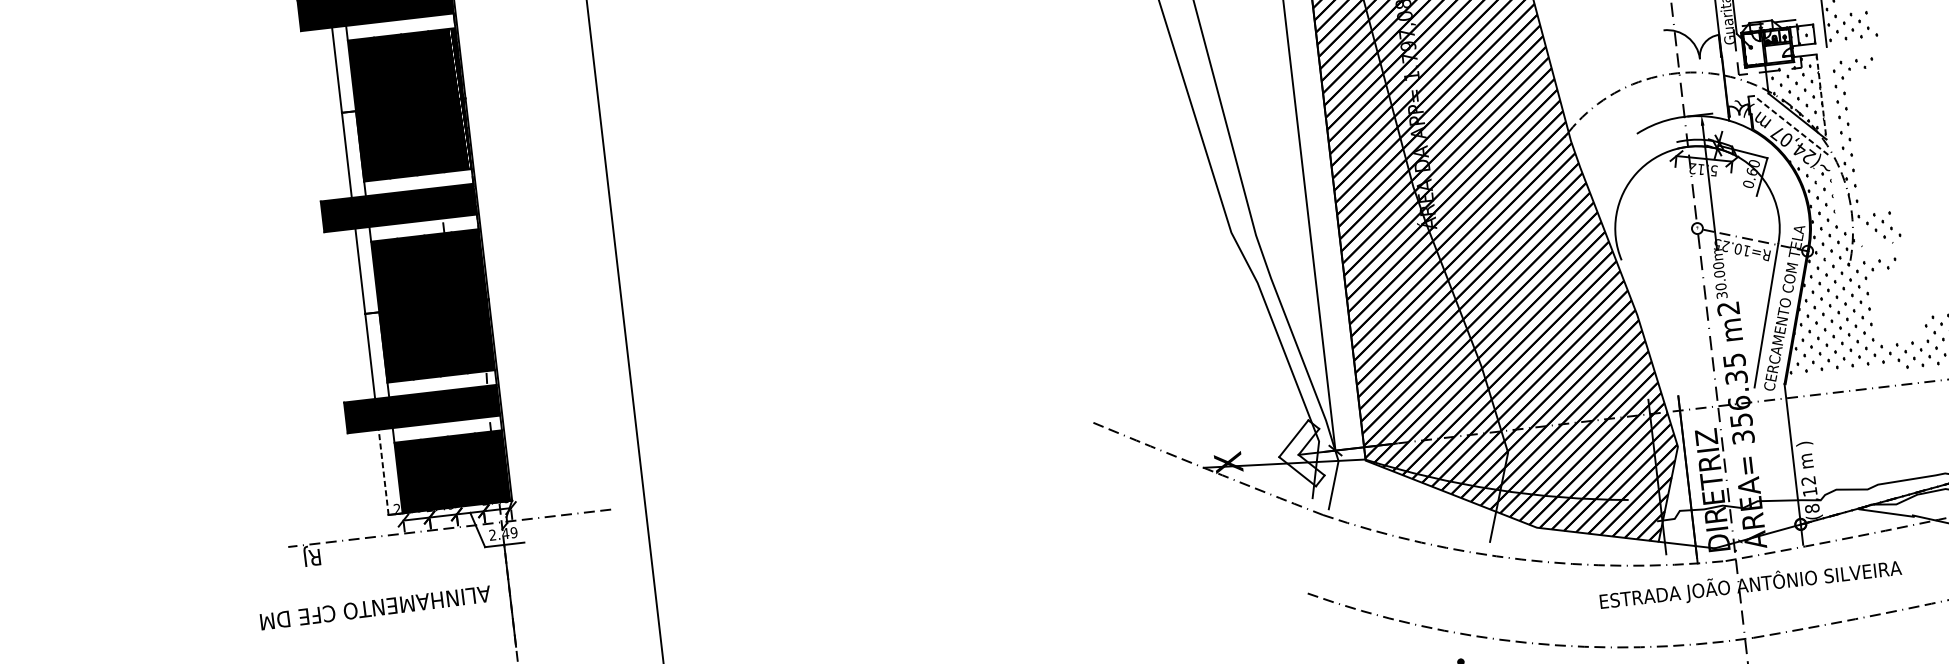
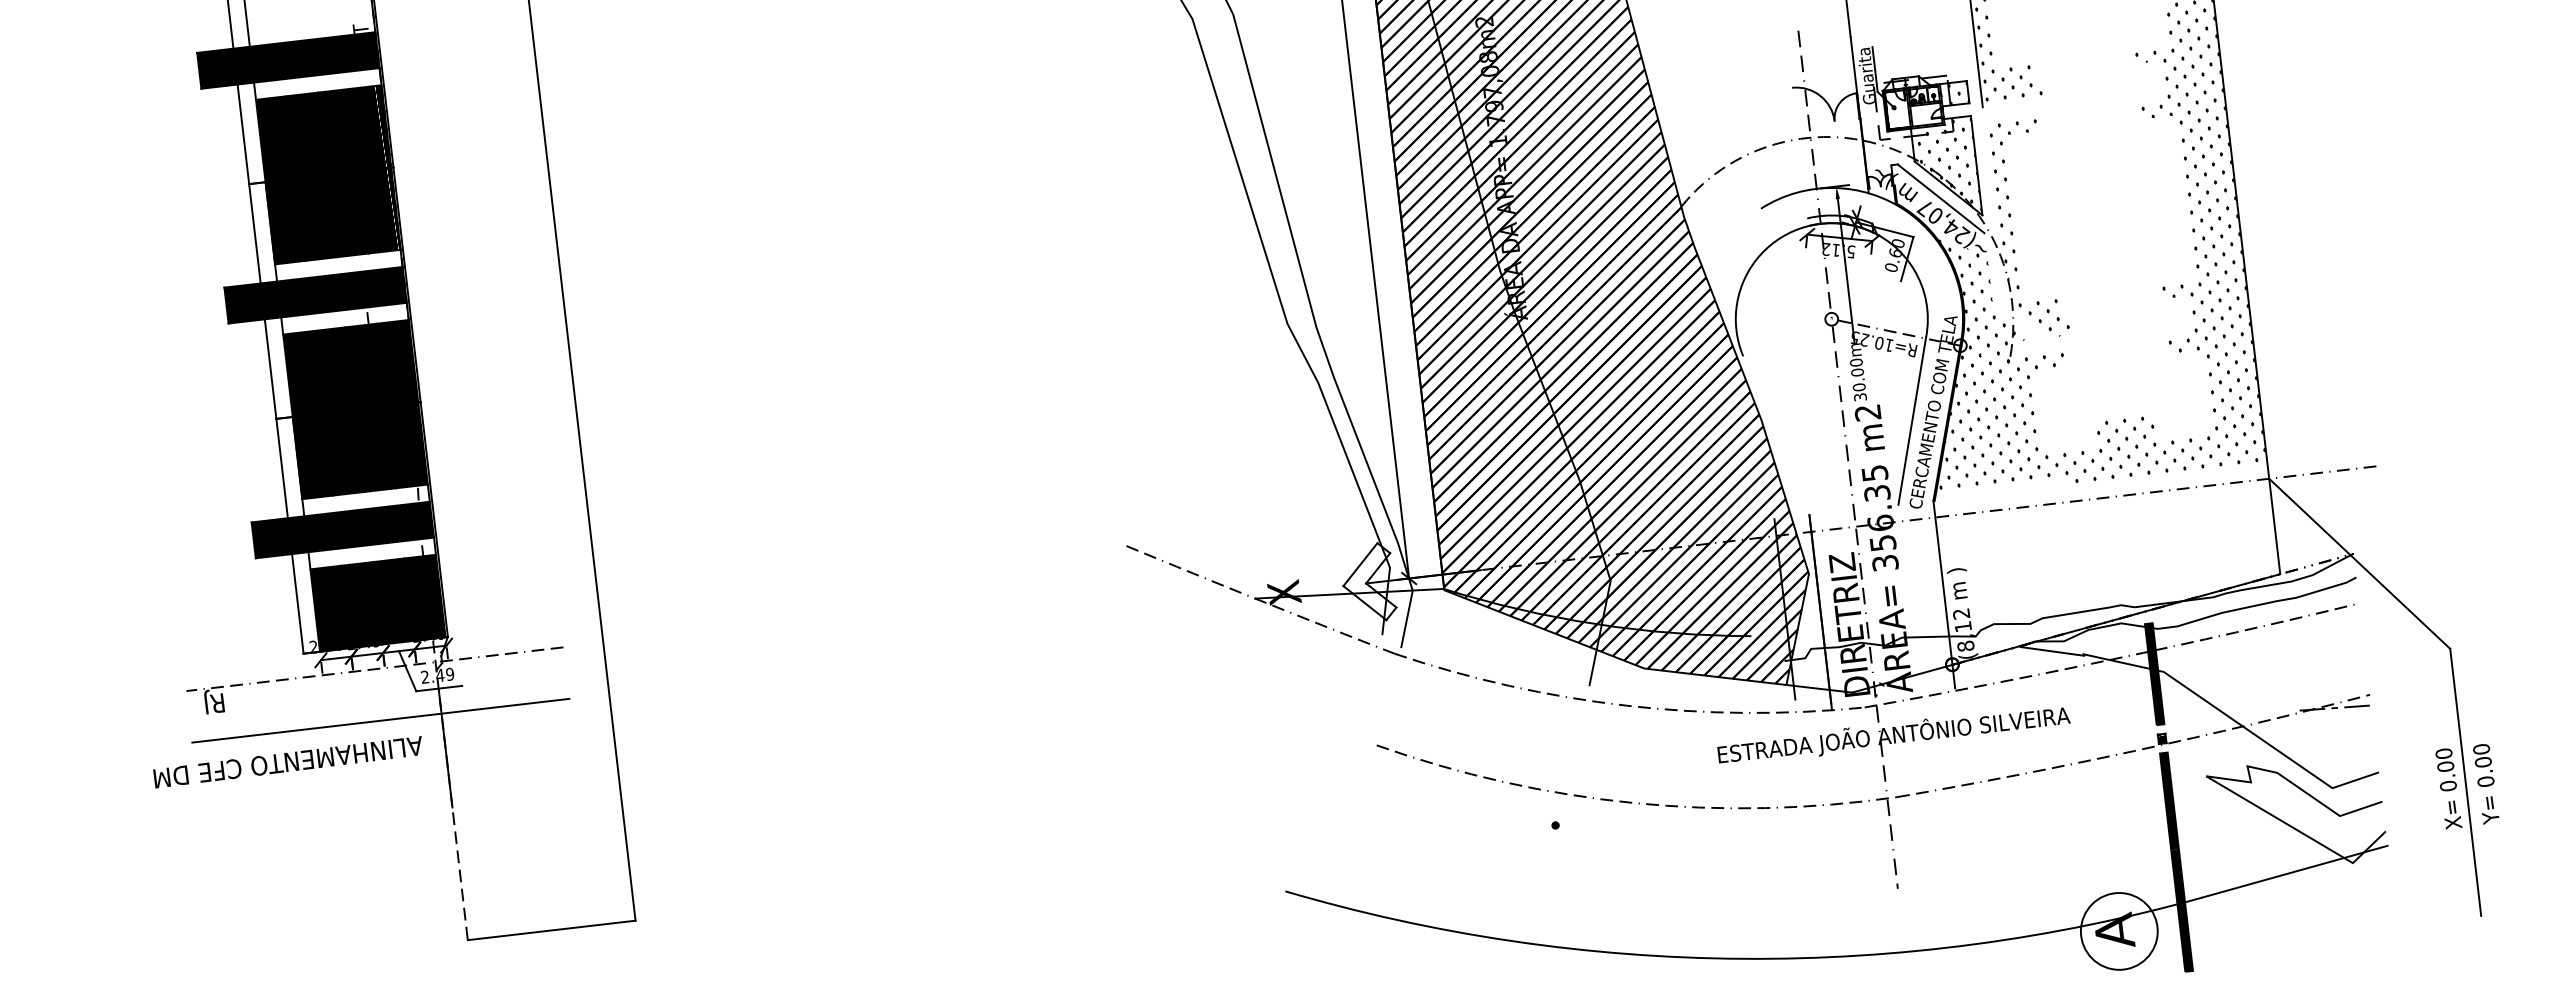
line: (1821, 96) -> (1976, 165), dashed -> solid
line: (1790, 125) -> (1940, 198), dashed -> solid
line: (383, 472) -> (297, 603), dashed -> solid
line: (454, 572) -> (380, 720), added

